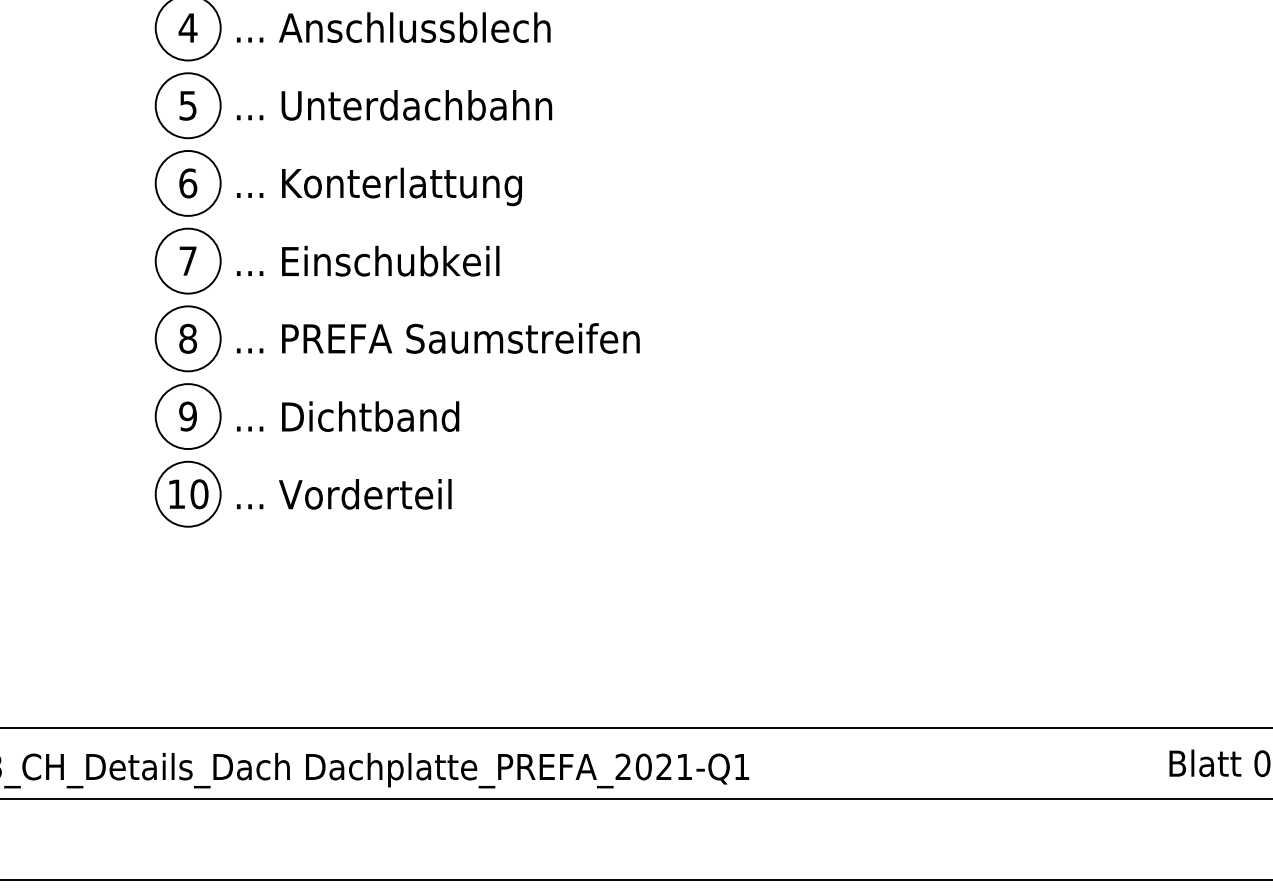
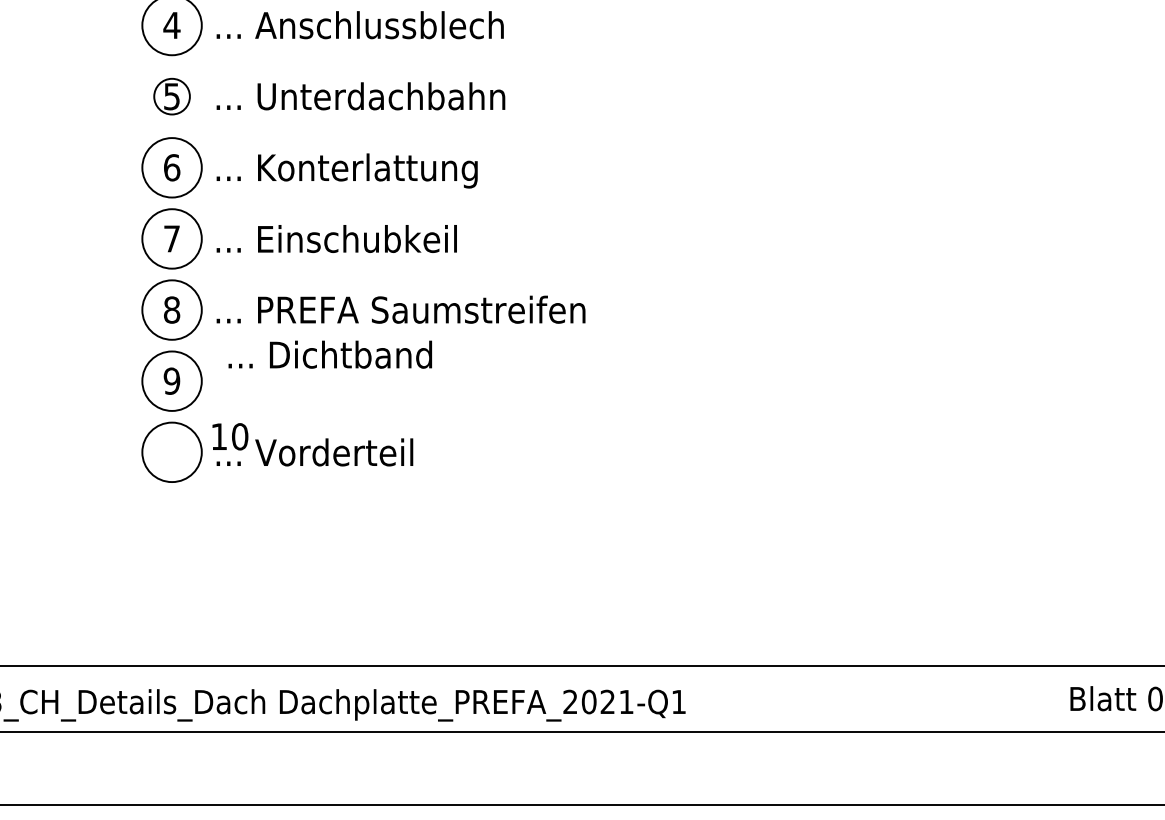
circle: (187, 105) -> (171, 96), size x0.6
text: (348, 416) -> (330, 354), moved
text: (188, 494) -> (230, 437), moved

